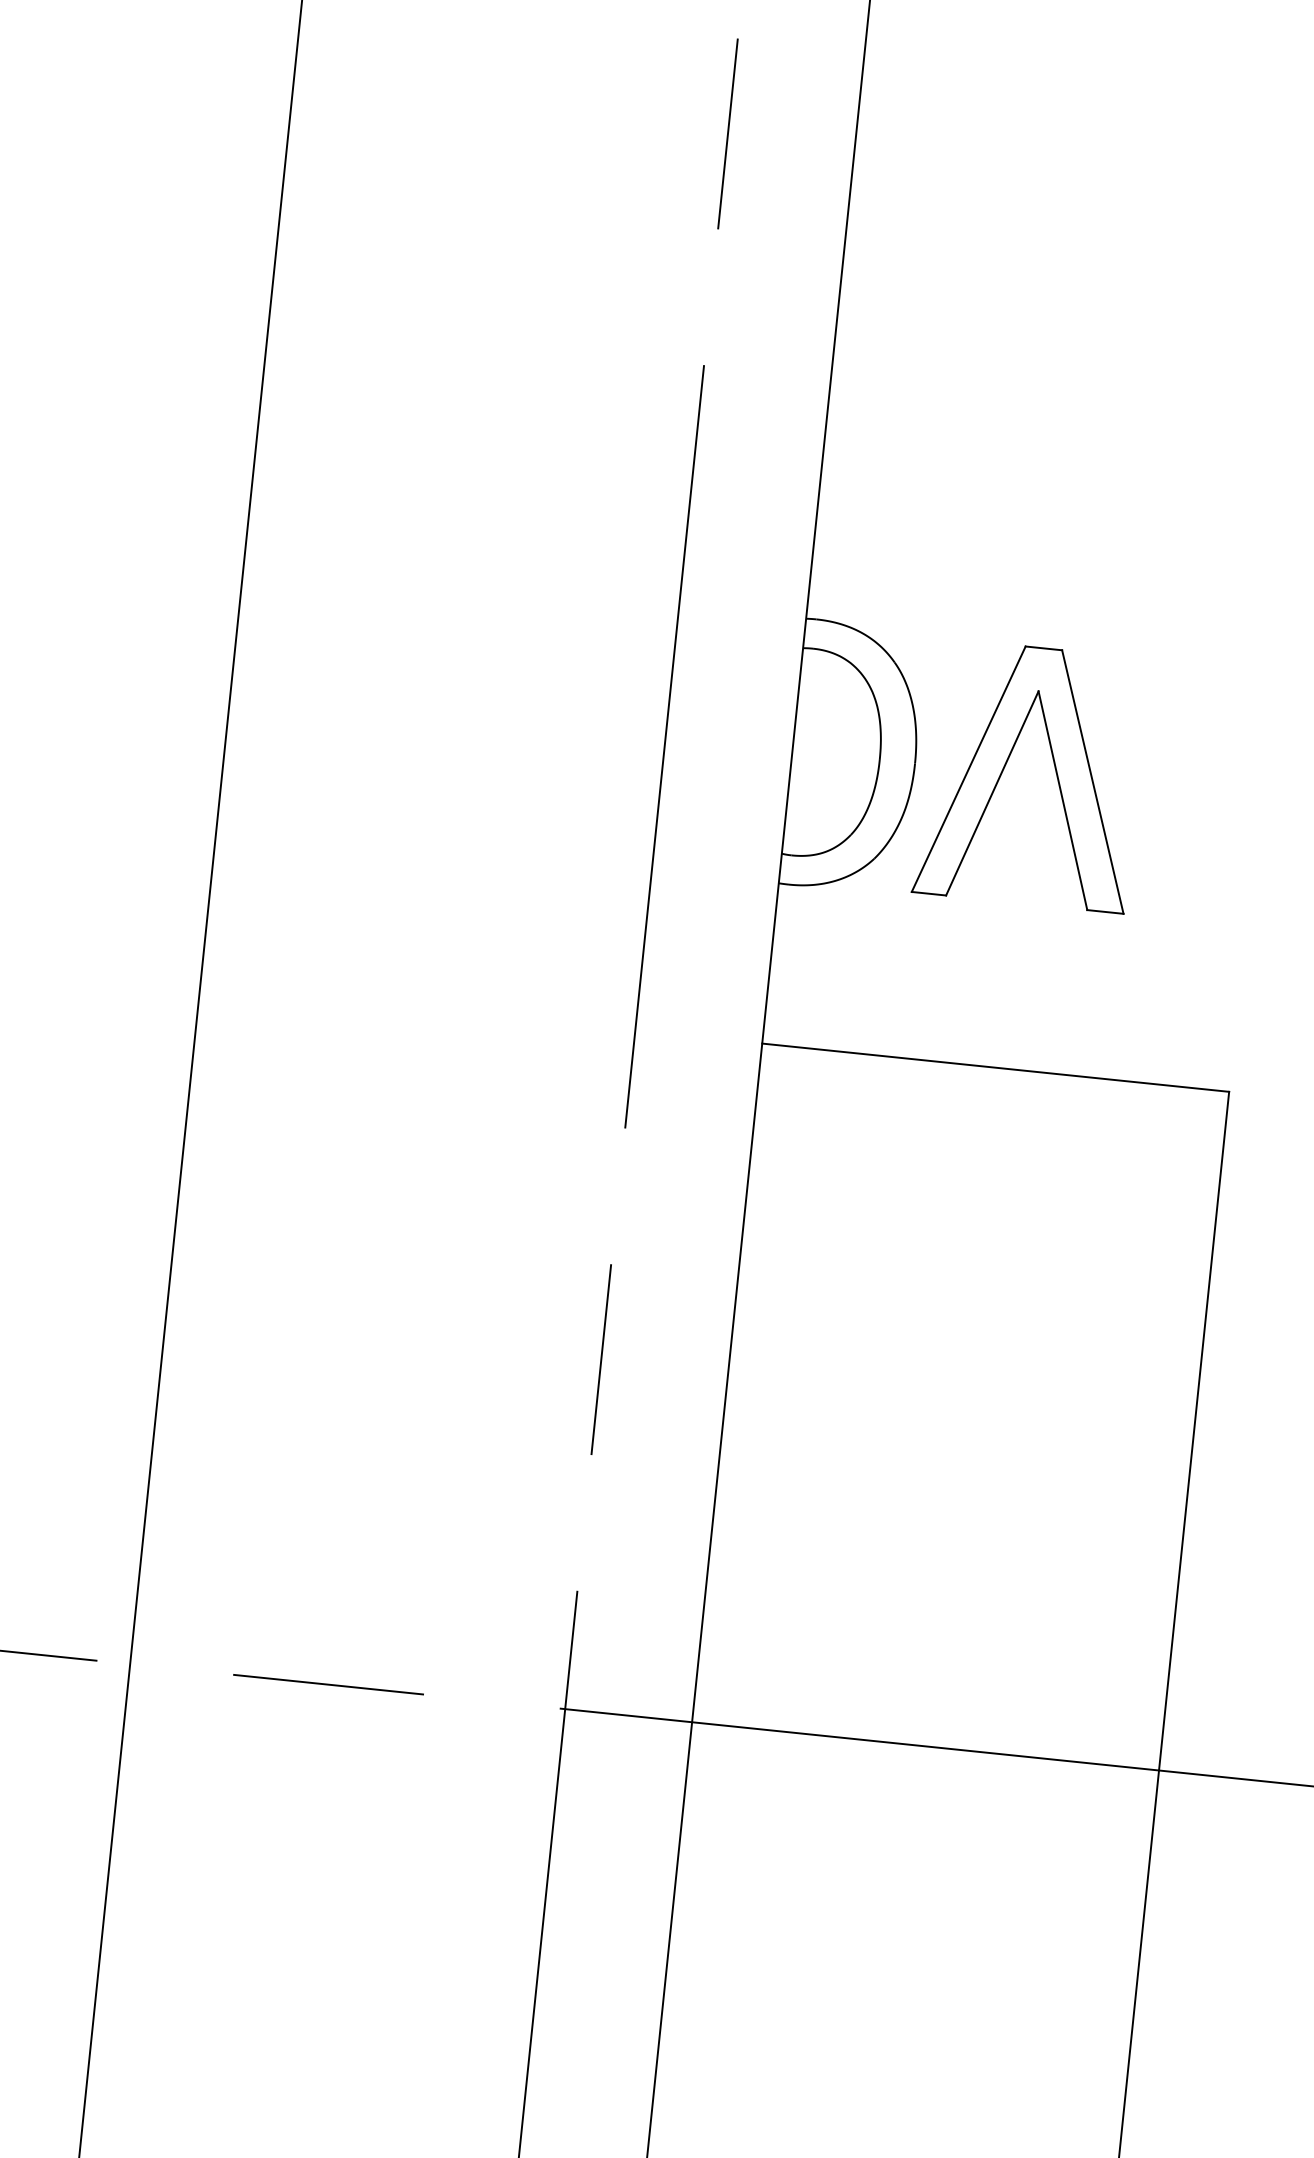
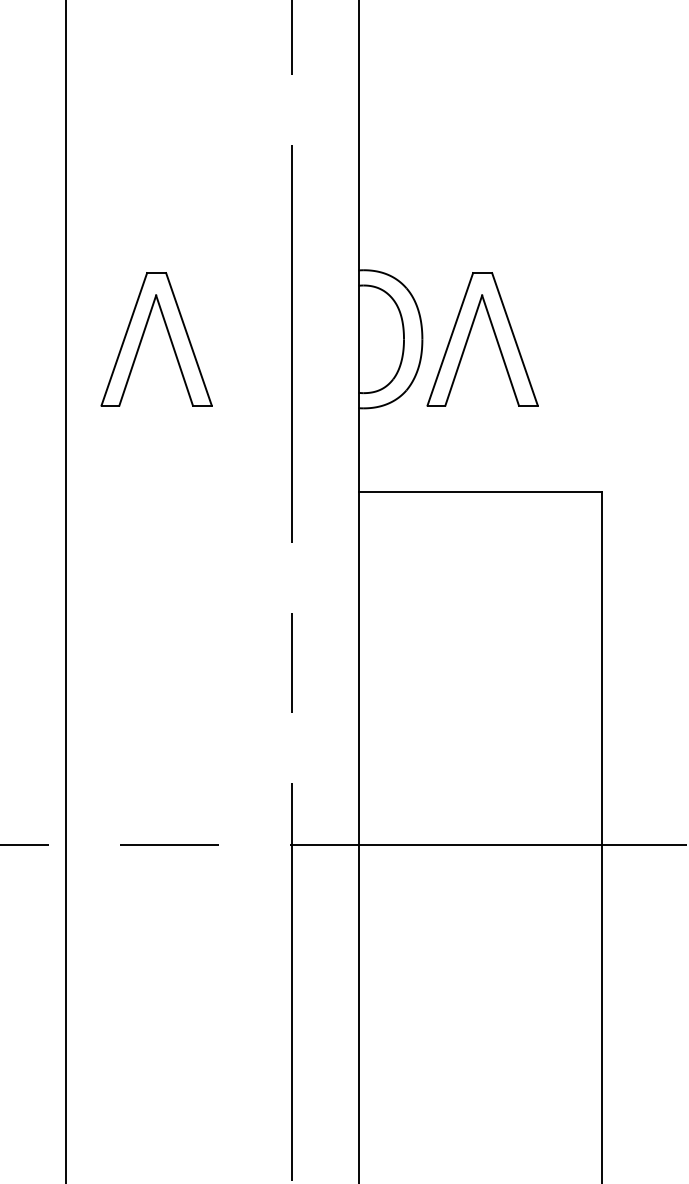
part: (428, 707) -> (168, 336), added

